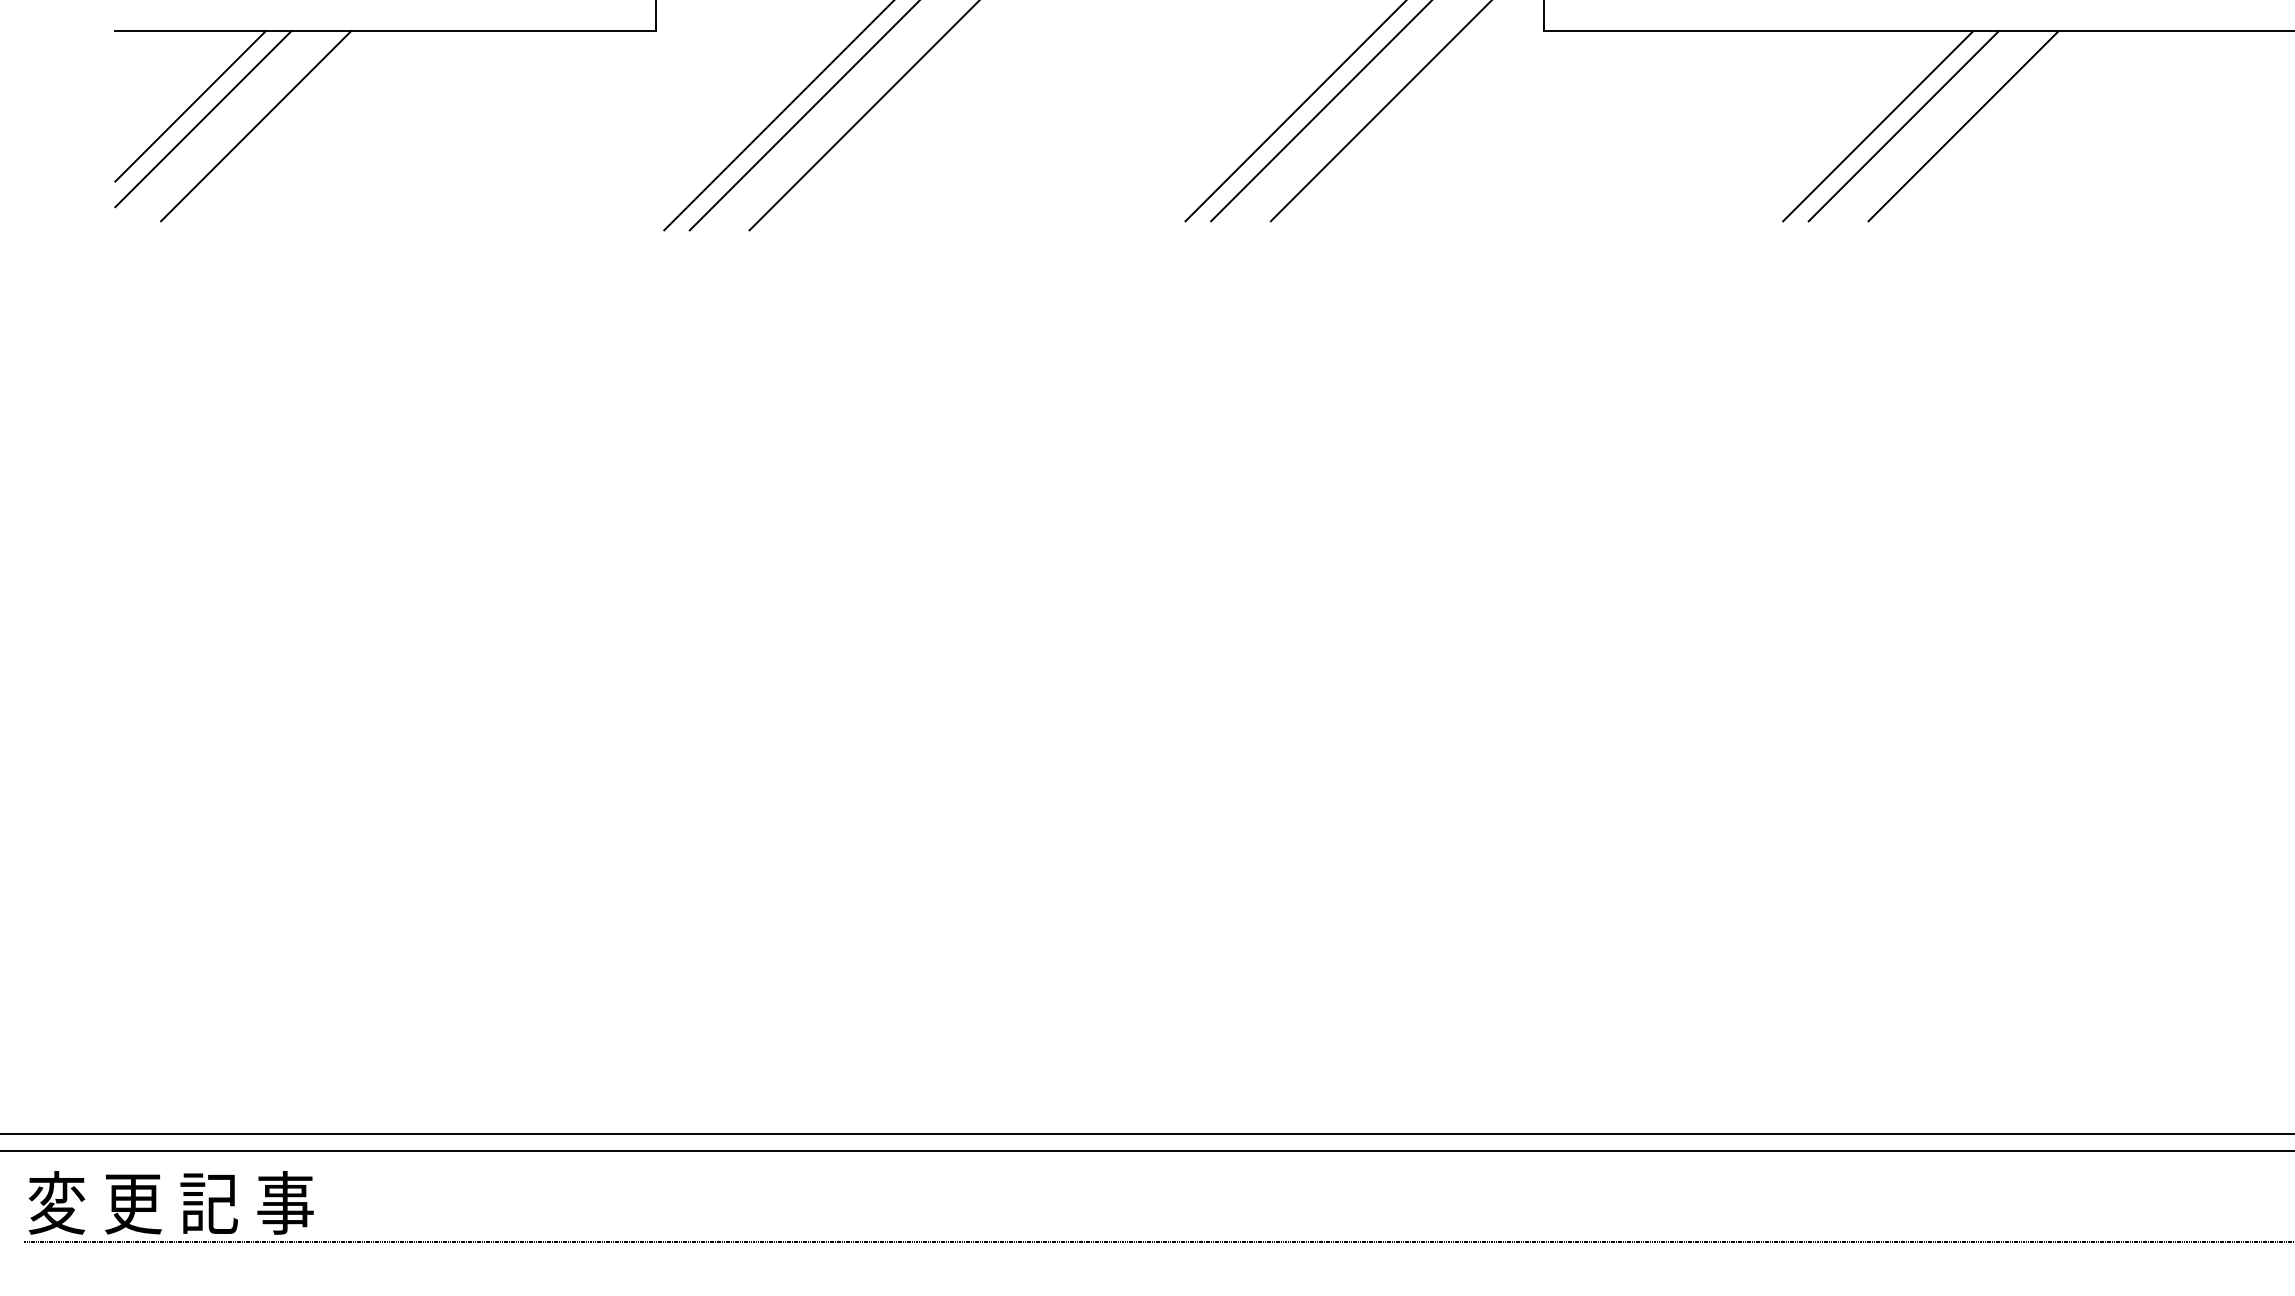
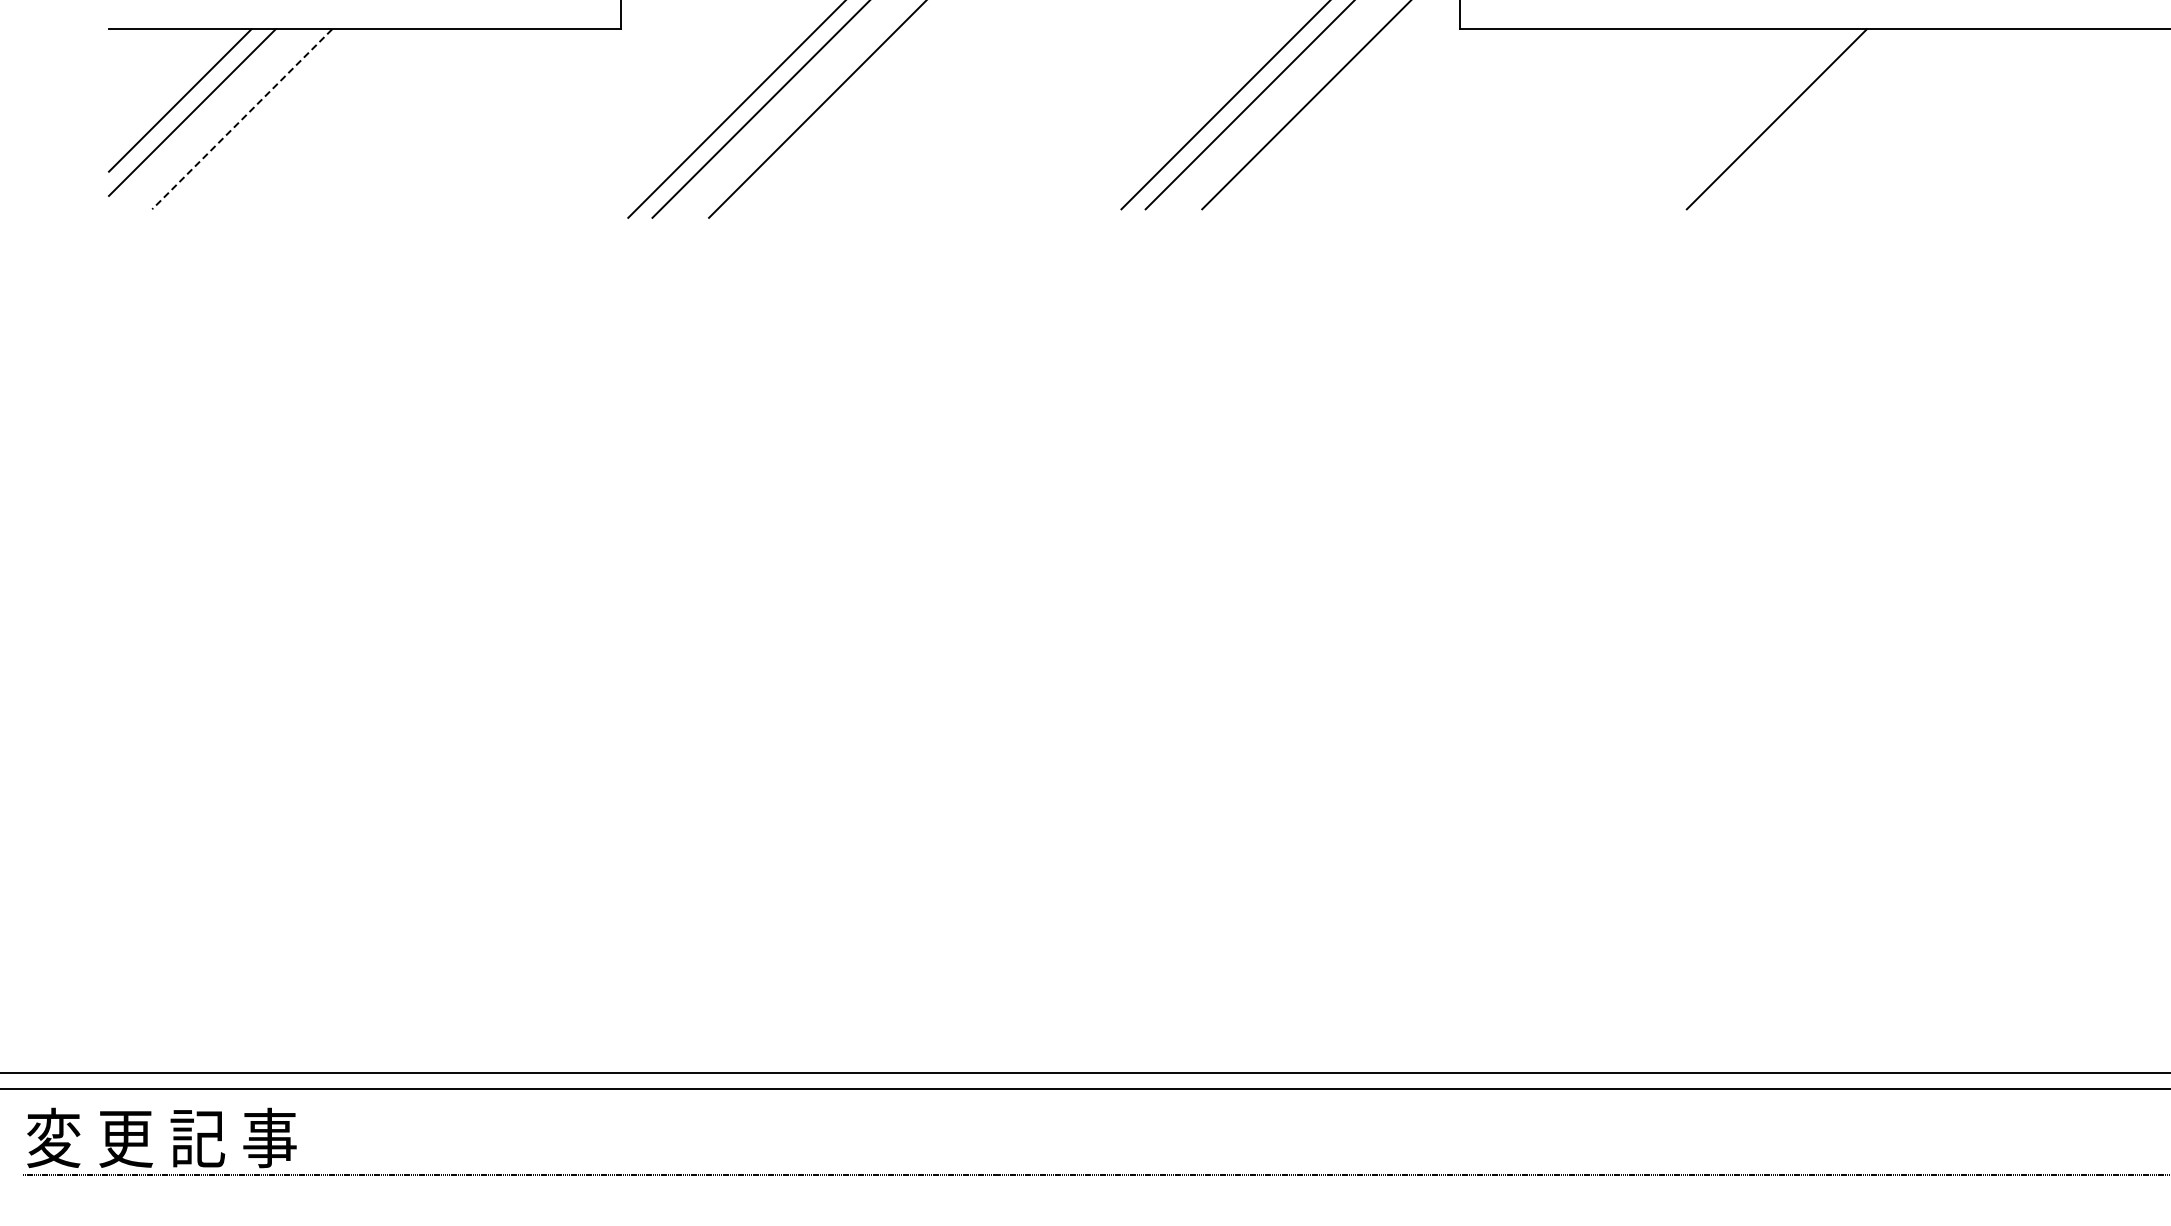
line: (255, 126) -> (241, 119), solid -> dashed
line: (1904, 126) -> (1801, 119), removed
line: (1963, 126) -> (1857, 119), removed

